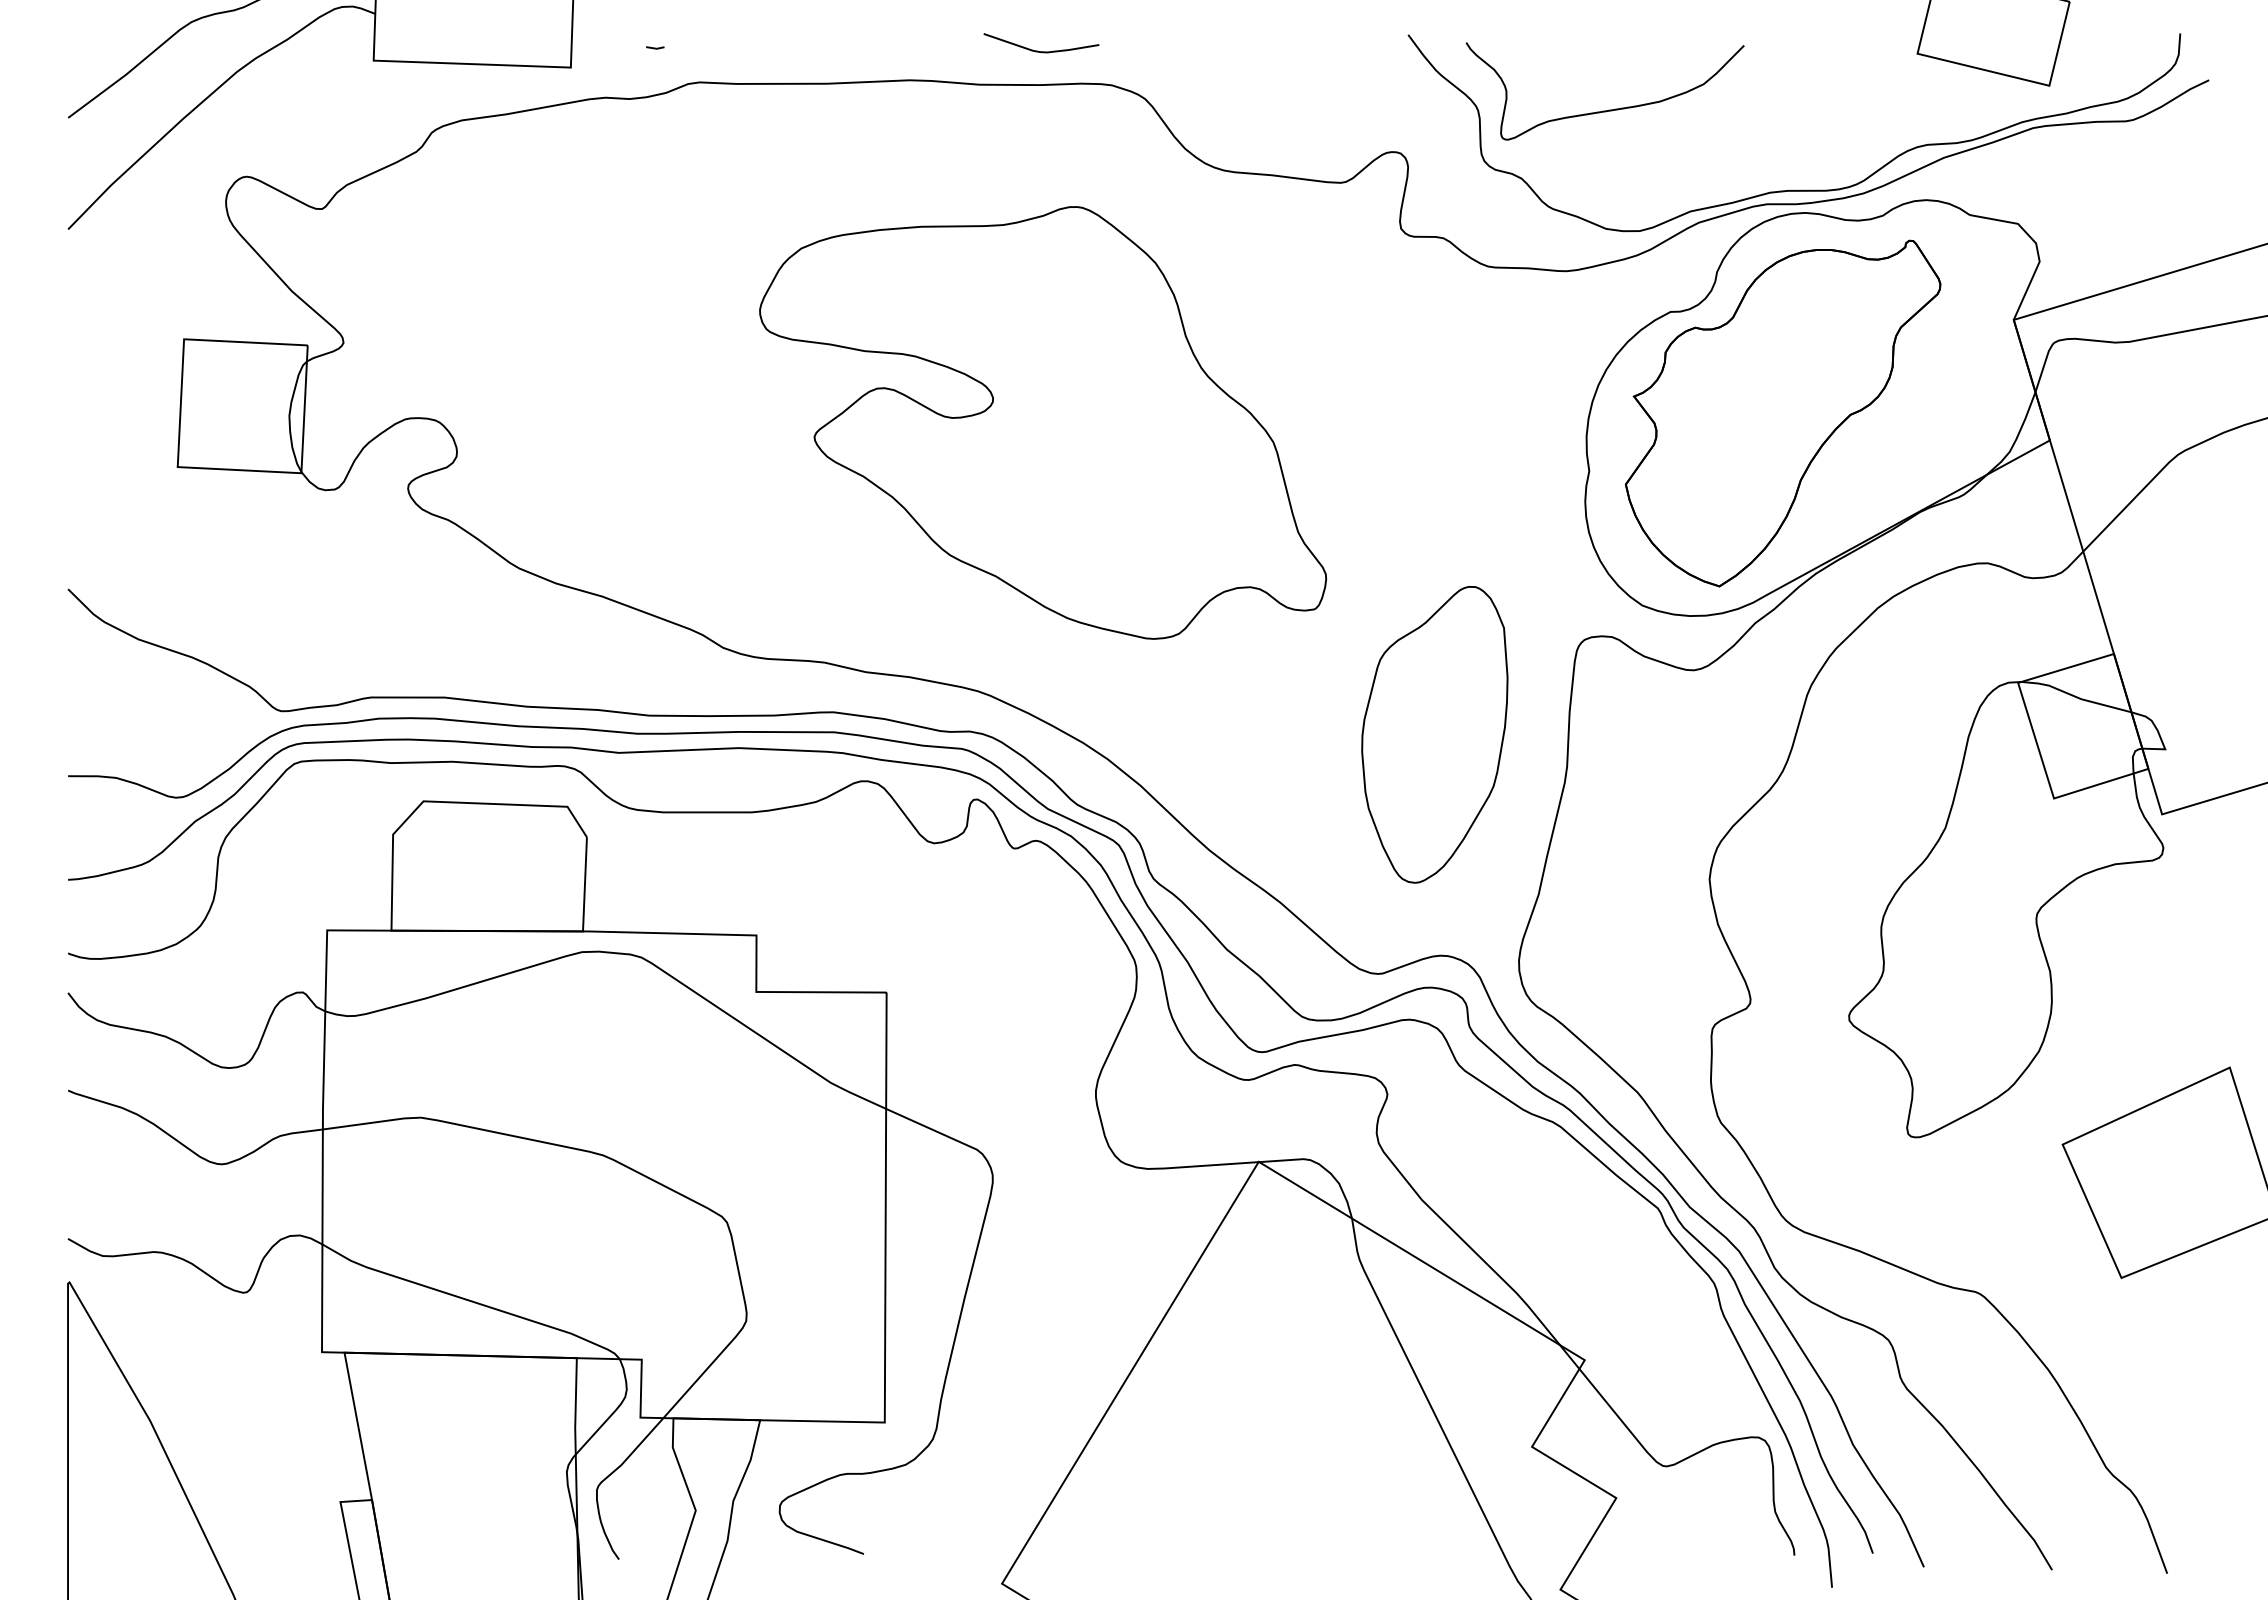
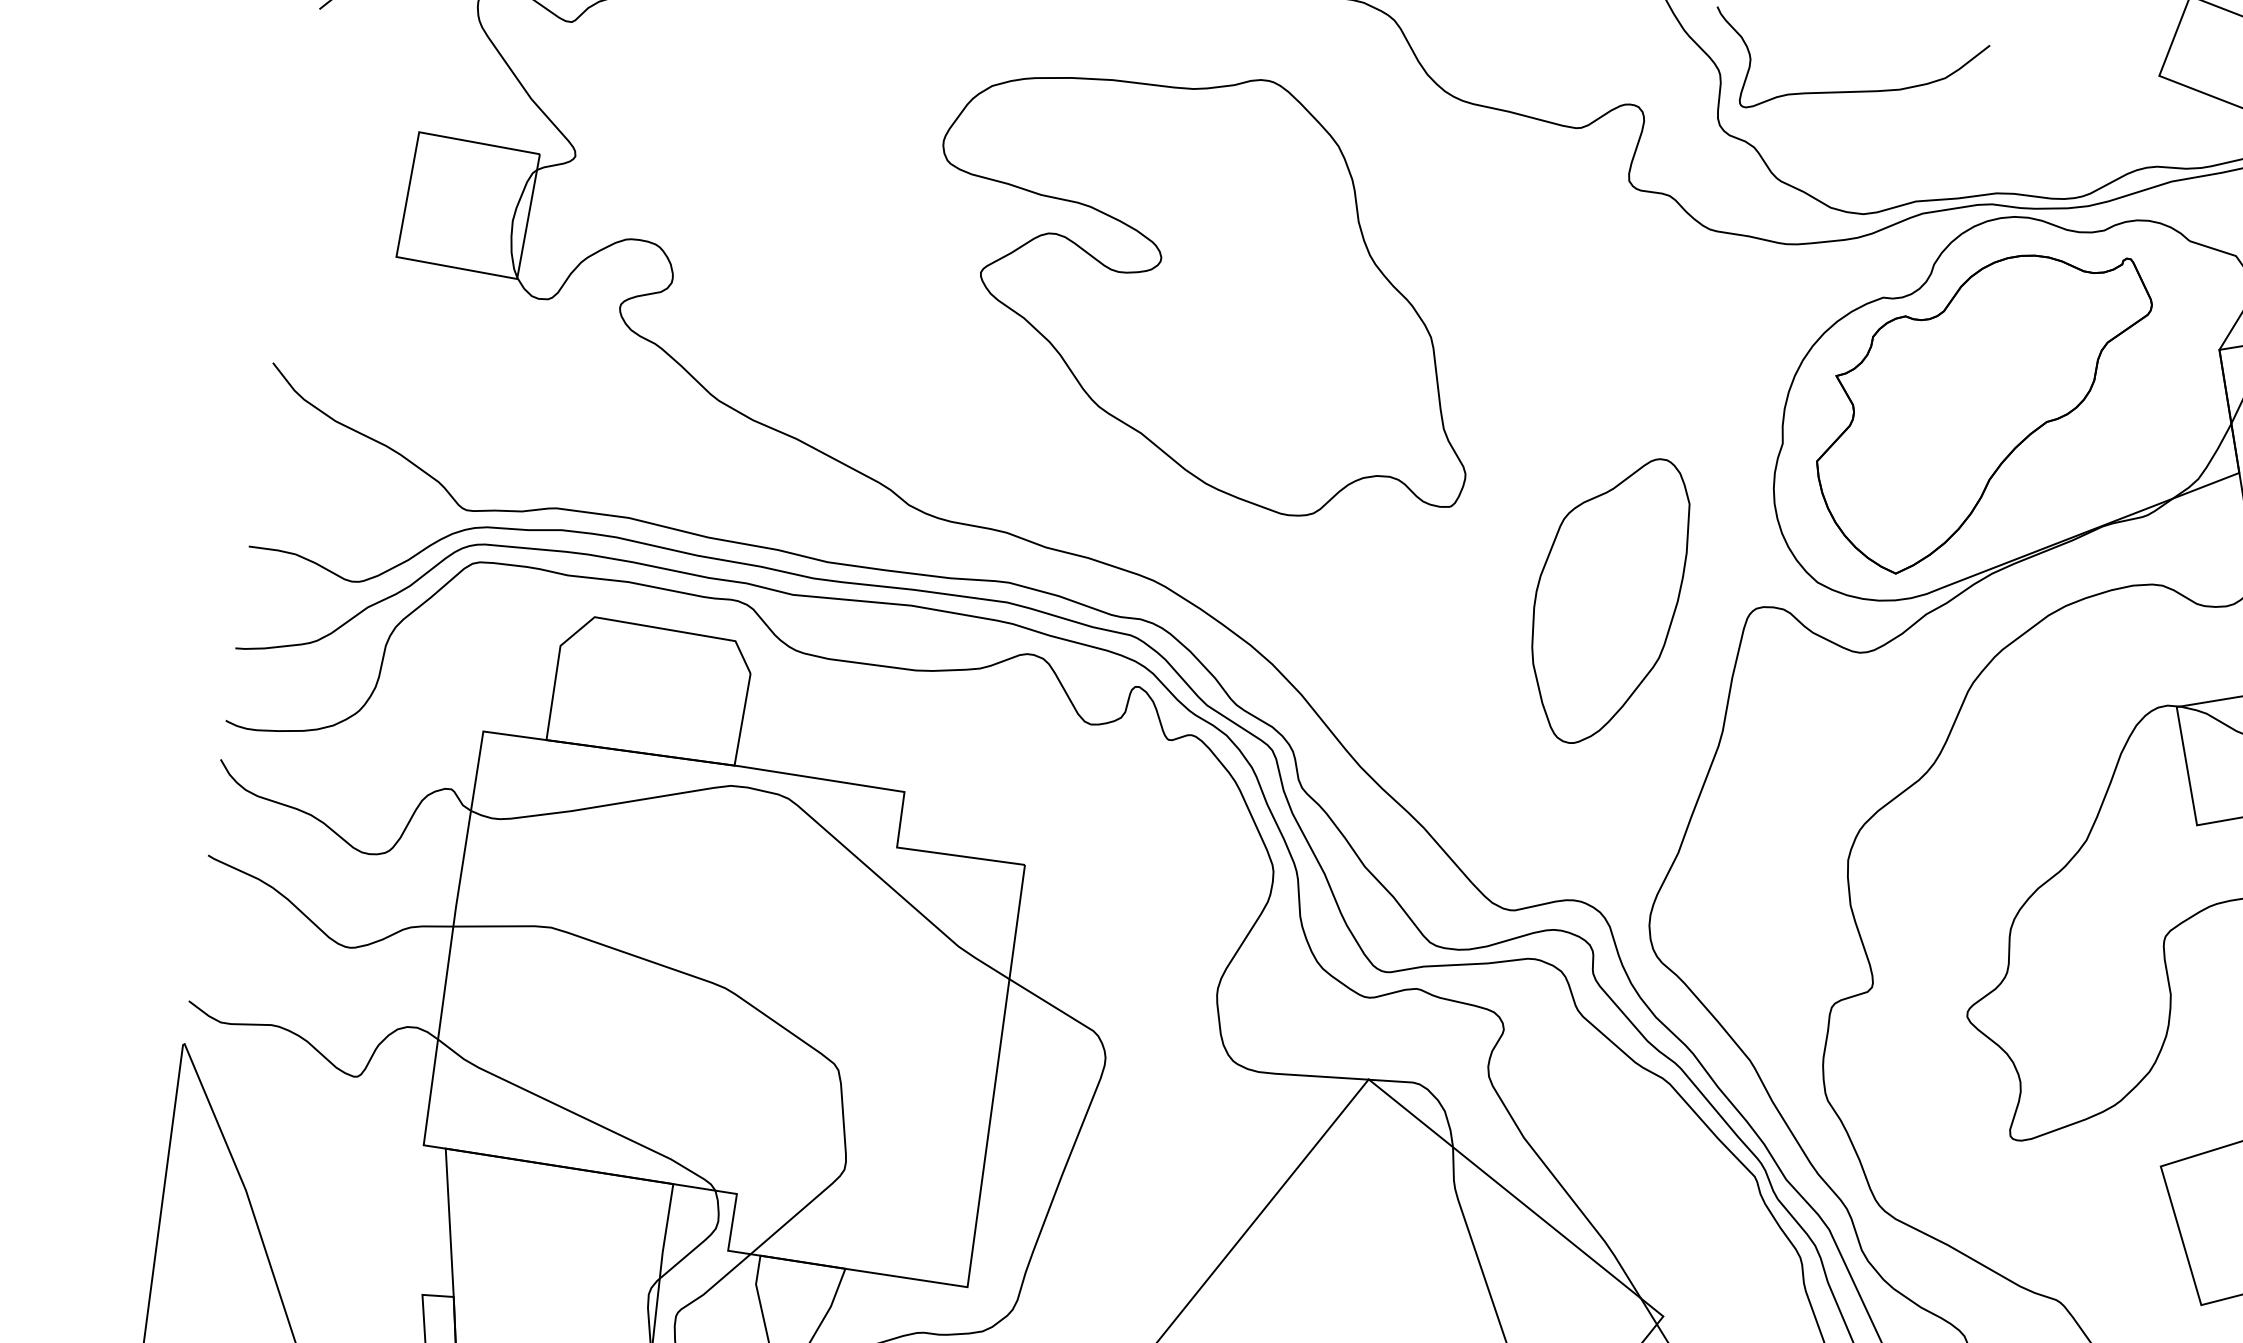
part: (1043, 422) -> (1207, 288), moved
part: (1434, 734) -> (1607, 599), moved

